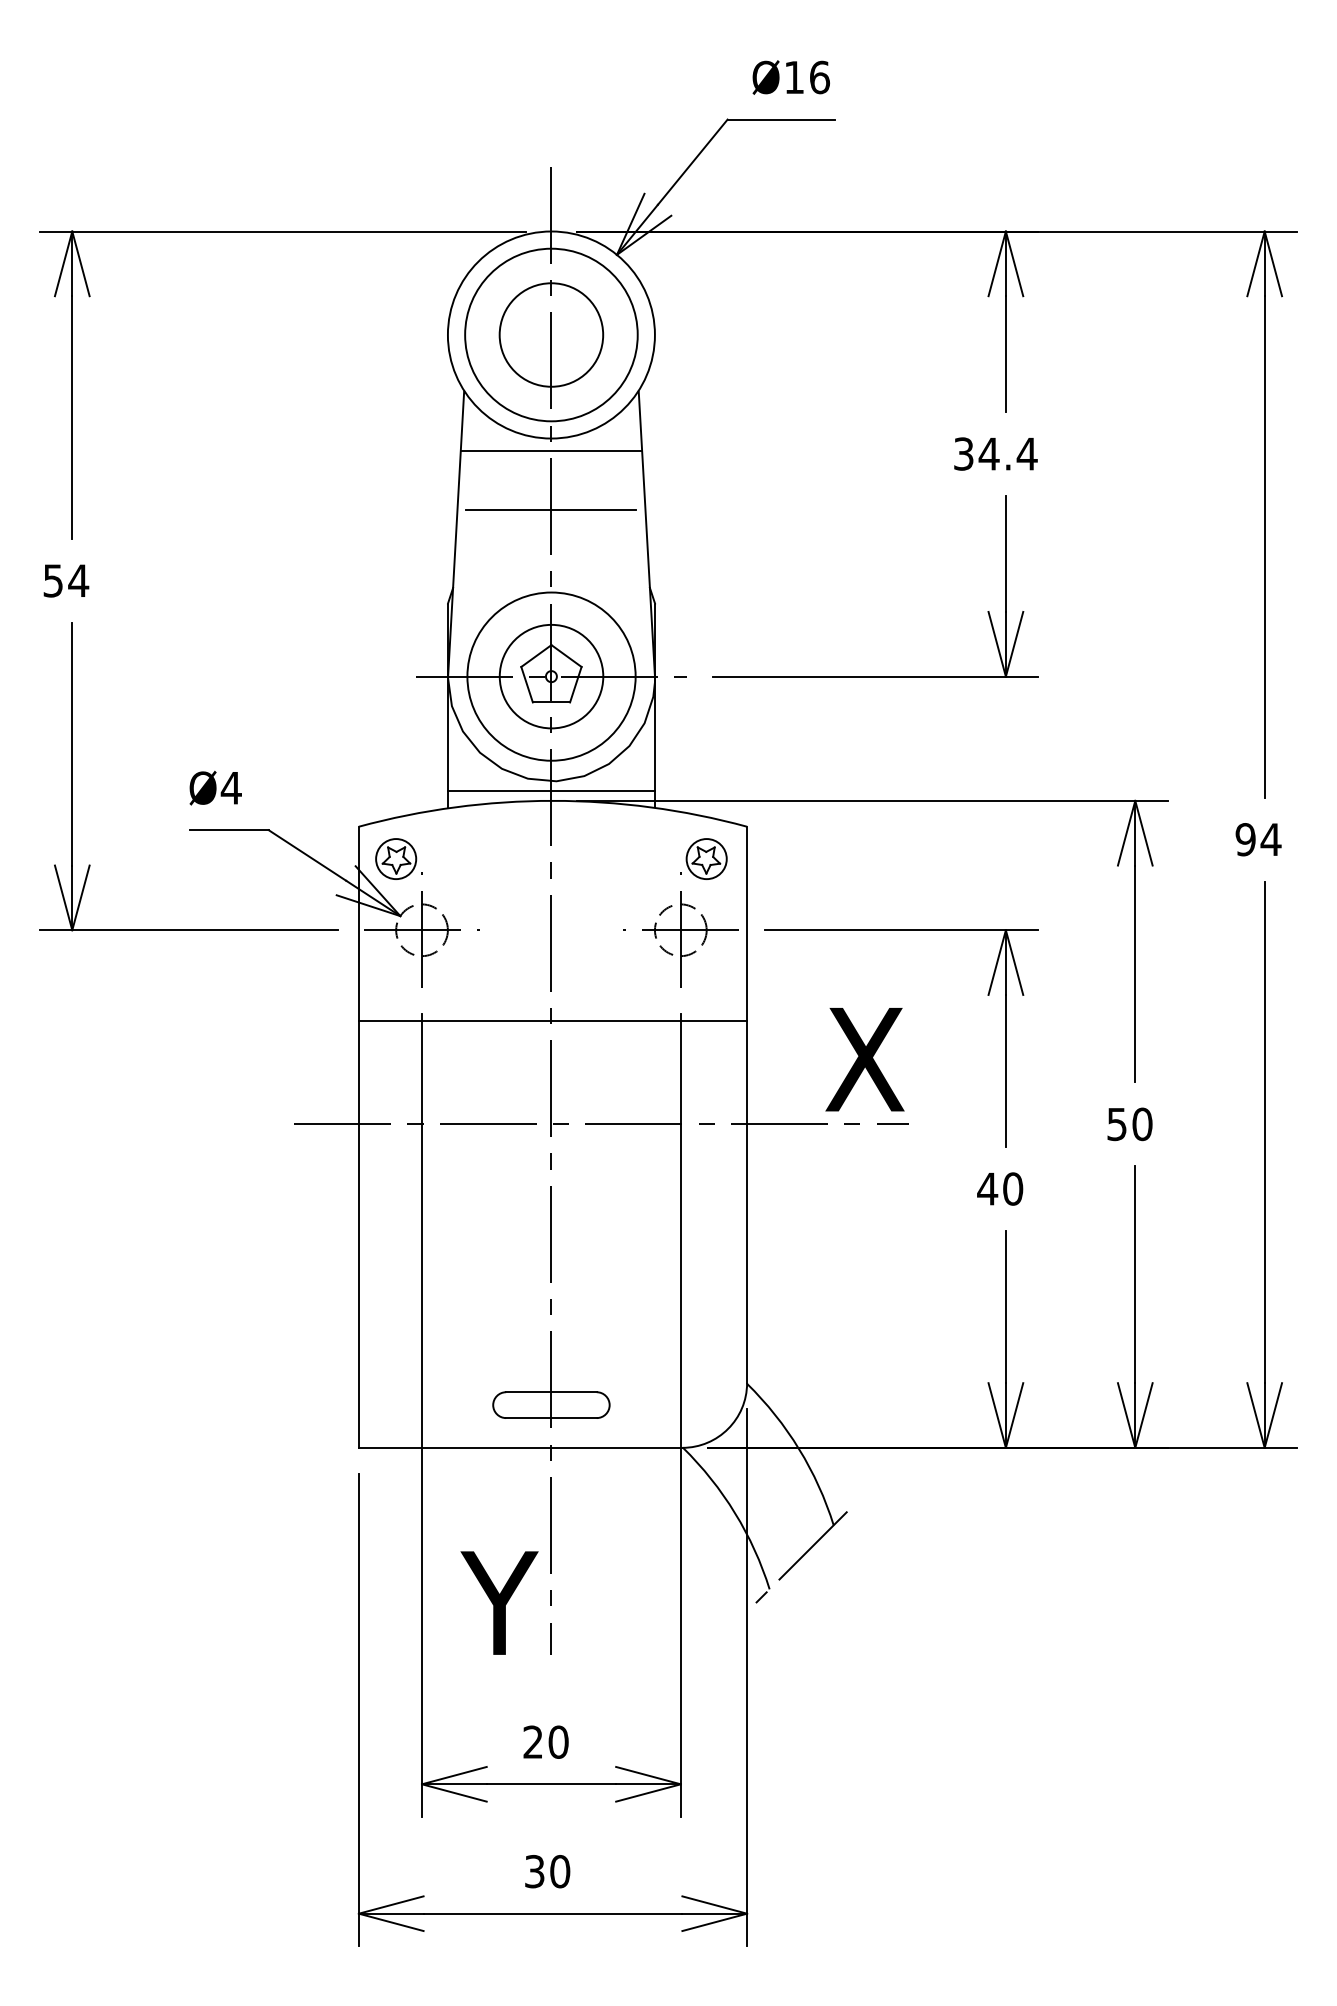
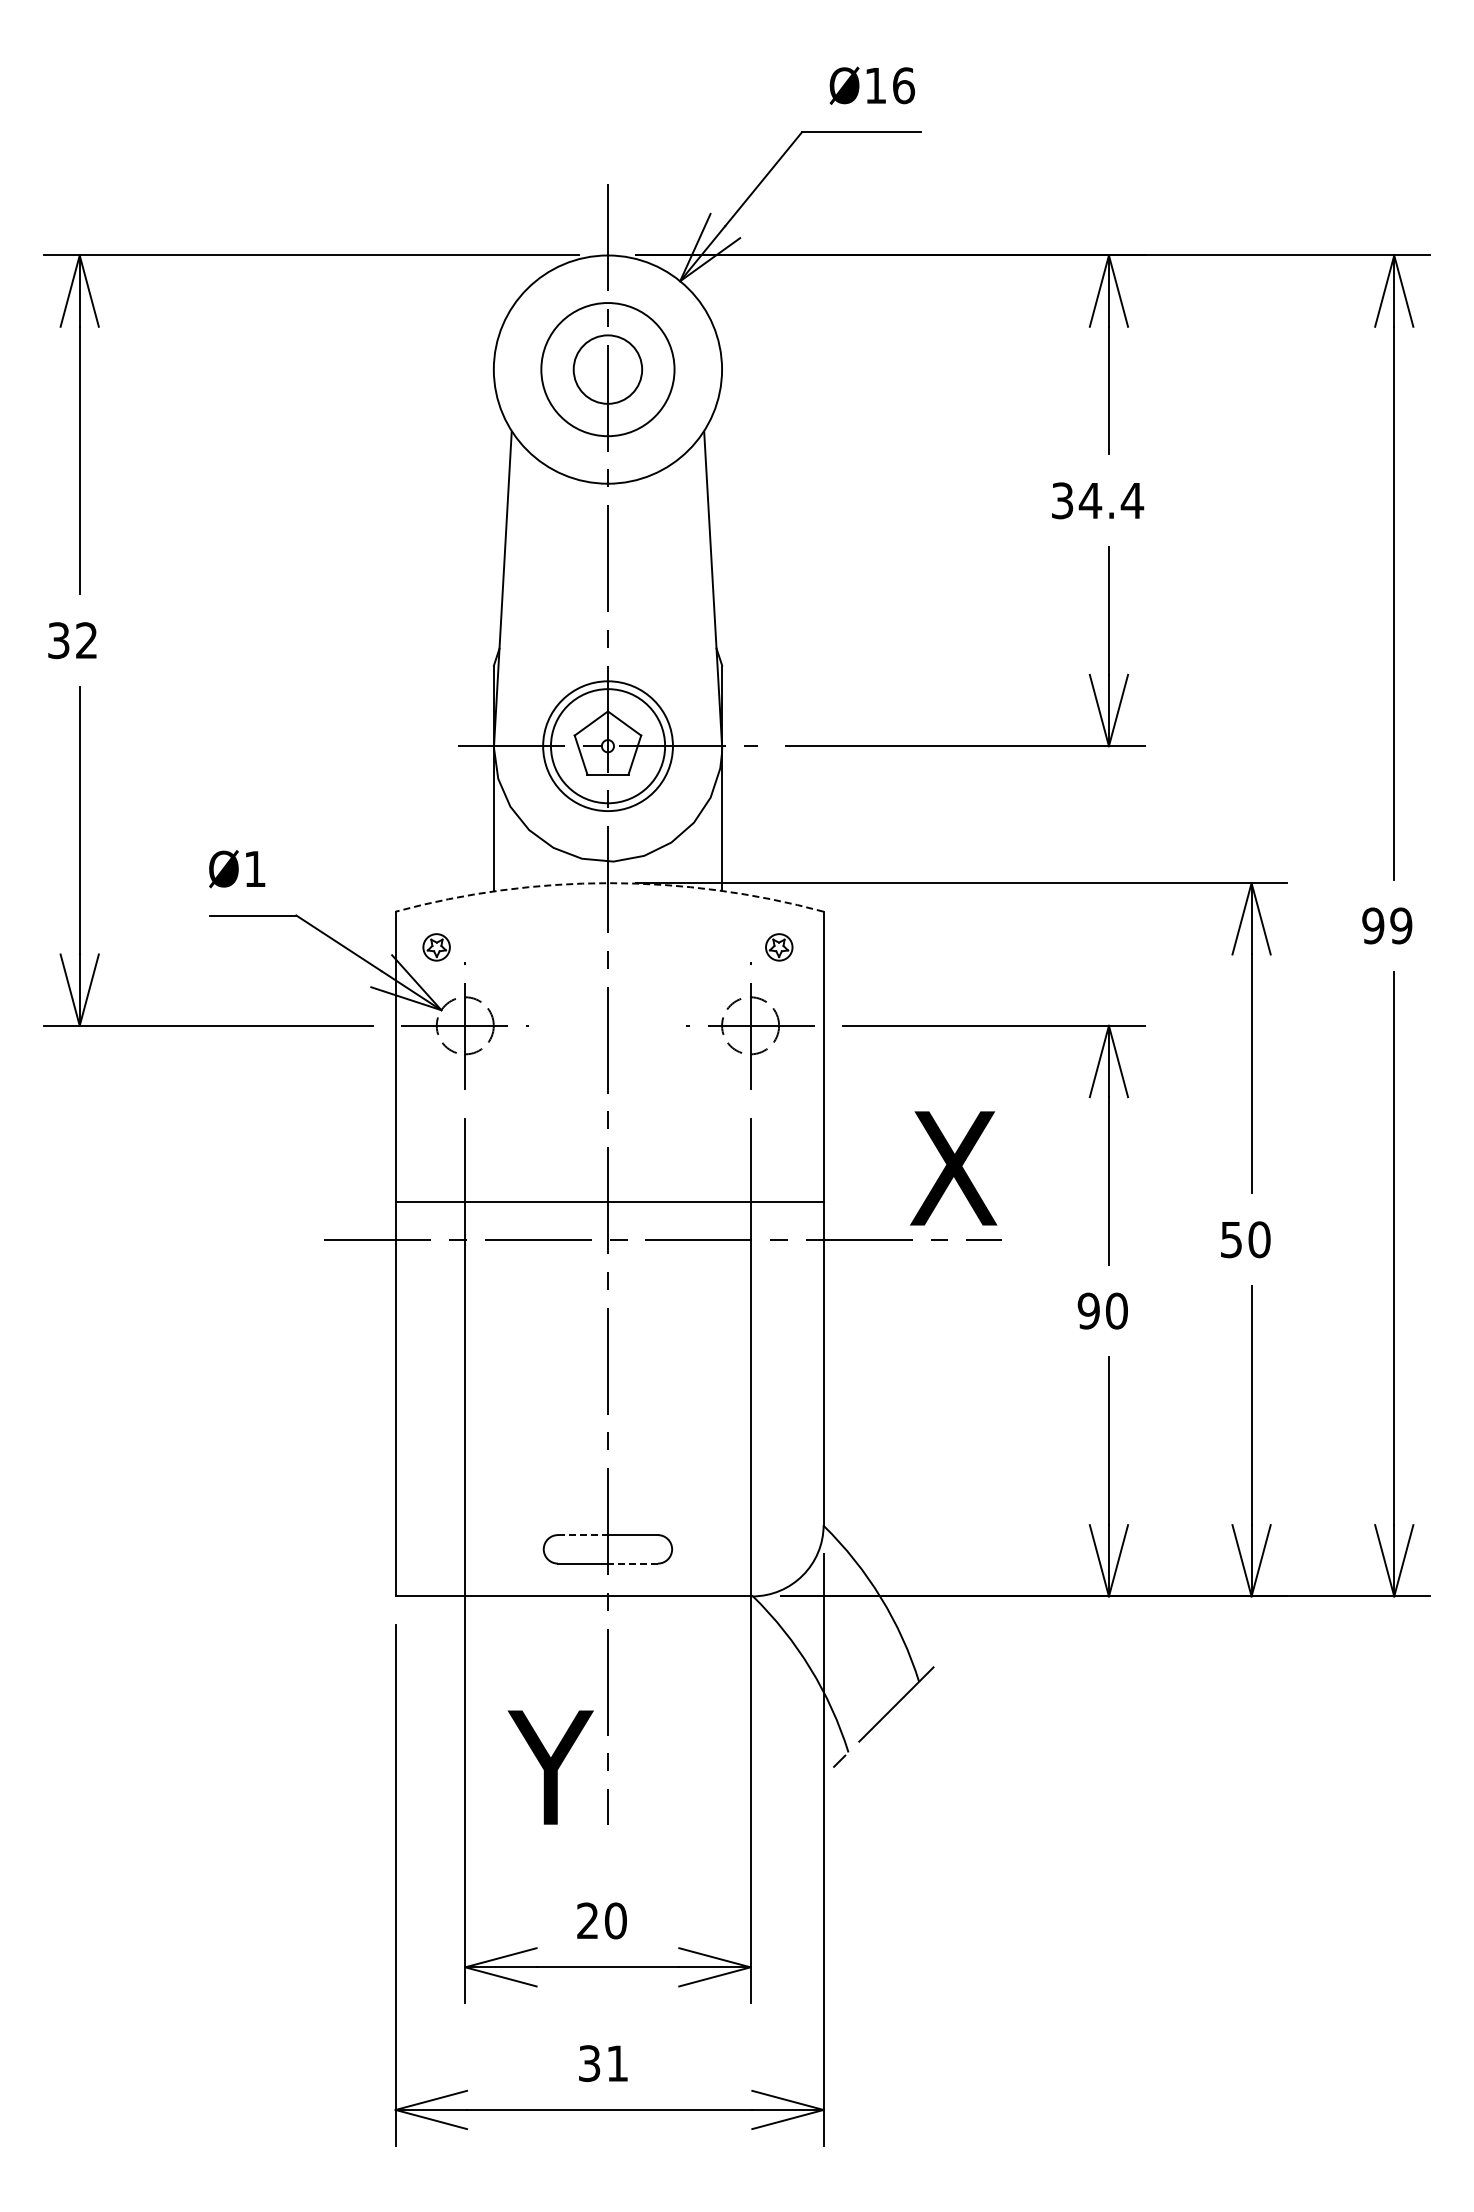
circle: (551, 334) -> (607, 369), size x0.6
circle: (551, 334) -> (607, 369), size x0.7
line: (551, 451) -> (607, 498), removed
line: (551, 509) -> (607, 562), removed
text: (66, 580) -> (73, 640), 54 -> 32
circle: (551, 675) -> (607, 745), size x0.7
text: (230, 787) -> (254, 868), Ø4 -> Ø1
line: (551, 790) -> (607, 871), removed
arc: (552, 801) -> (609, 883), solid -> dashed
text: (1270, 839) -> (1400, 925), 94 -> 99
part: (395, 859) -> (436, 947), size x0.6
part: (707, 859) -> (779, 947), size x0.6
line: (552, 1020) -> (609, 1201), moved
text: (987, 1188) -> (1088, 1310), 40 -> 90
line: (528, 1392) -> (582, 1535), solid -> dashed
line: (573, 1417) -> (632, 1563), solid -> dashed
text: (560, 1871) -> (617, 2063), 30 -> 31

